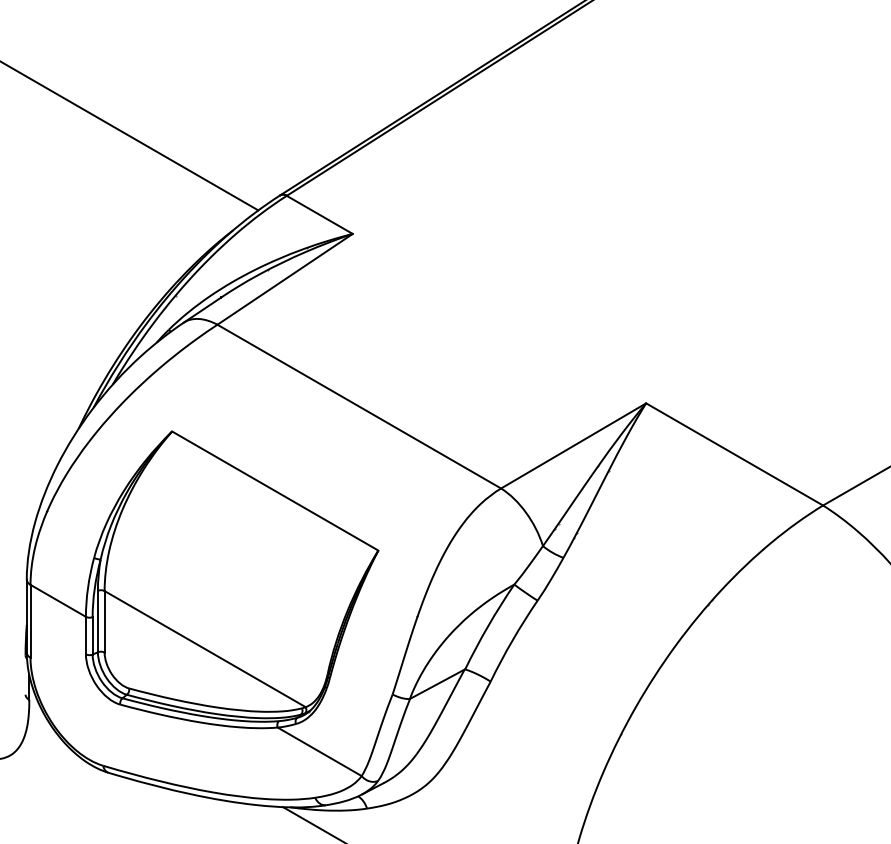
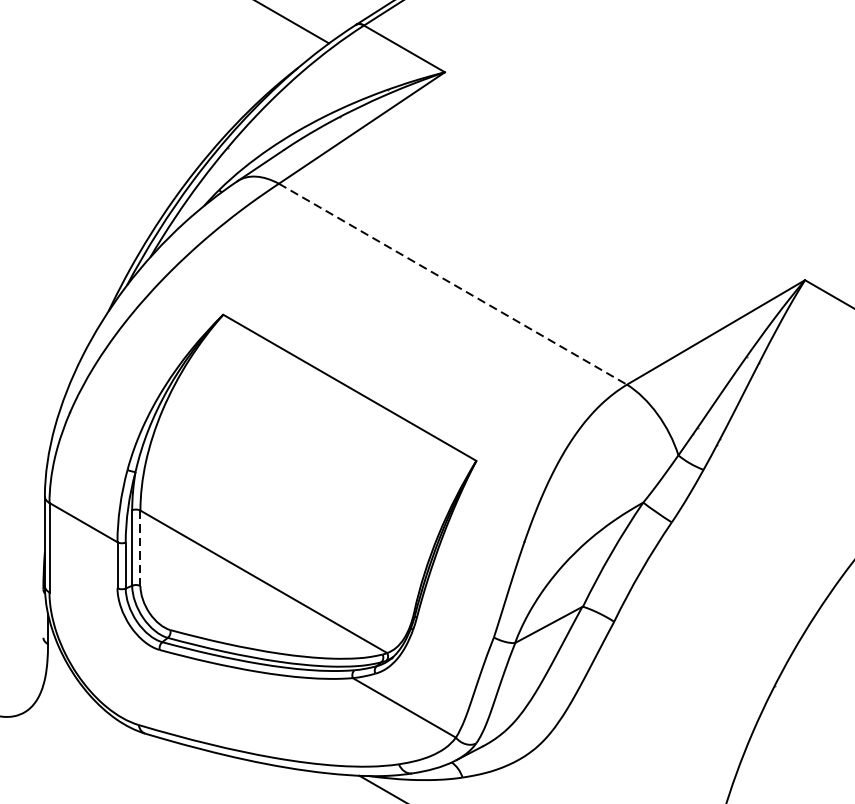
line: (359, 406) -> (453, 284), solid -> dashed
line: (104, 621) -> (140, 547), solid -> dashed

